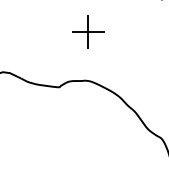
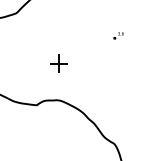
part: (87, 32) -> (58, 63), size x0.71

